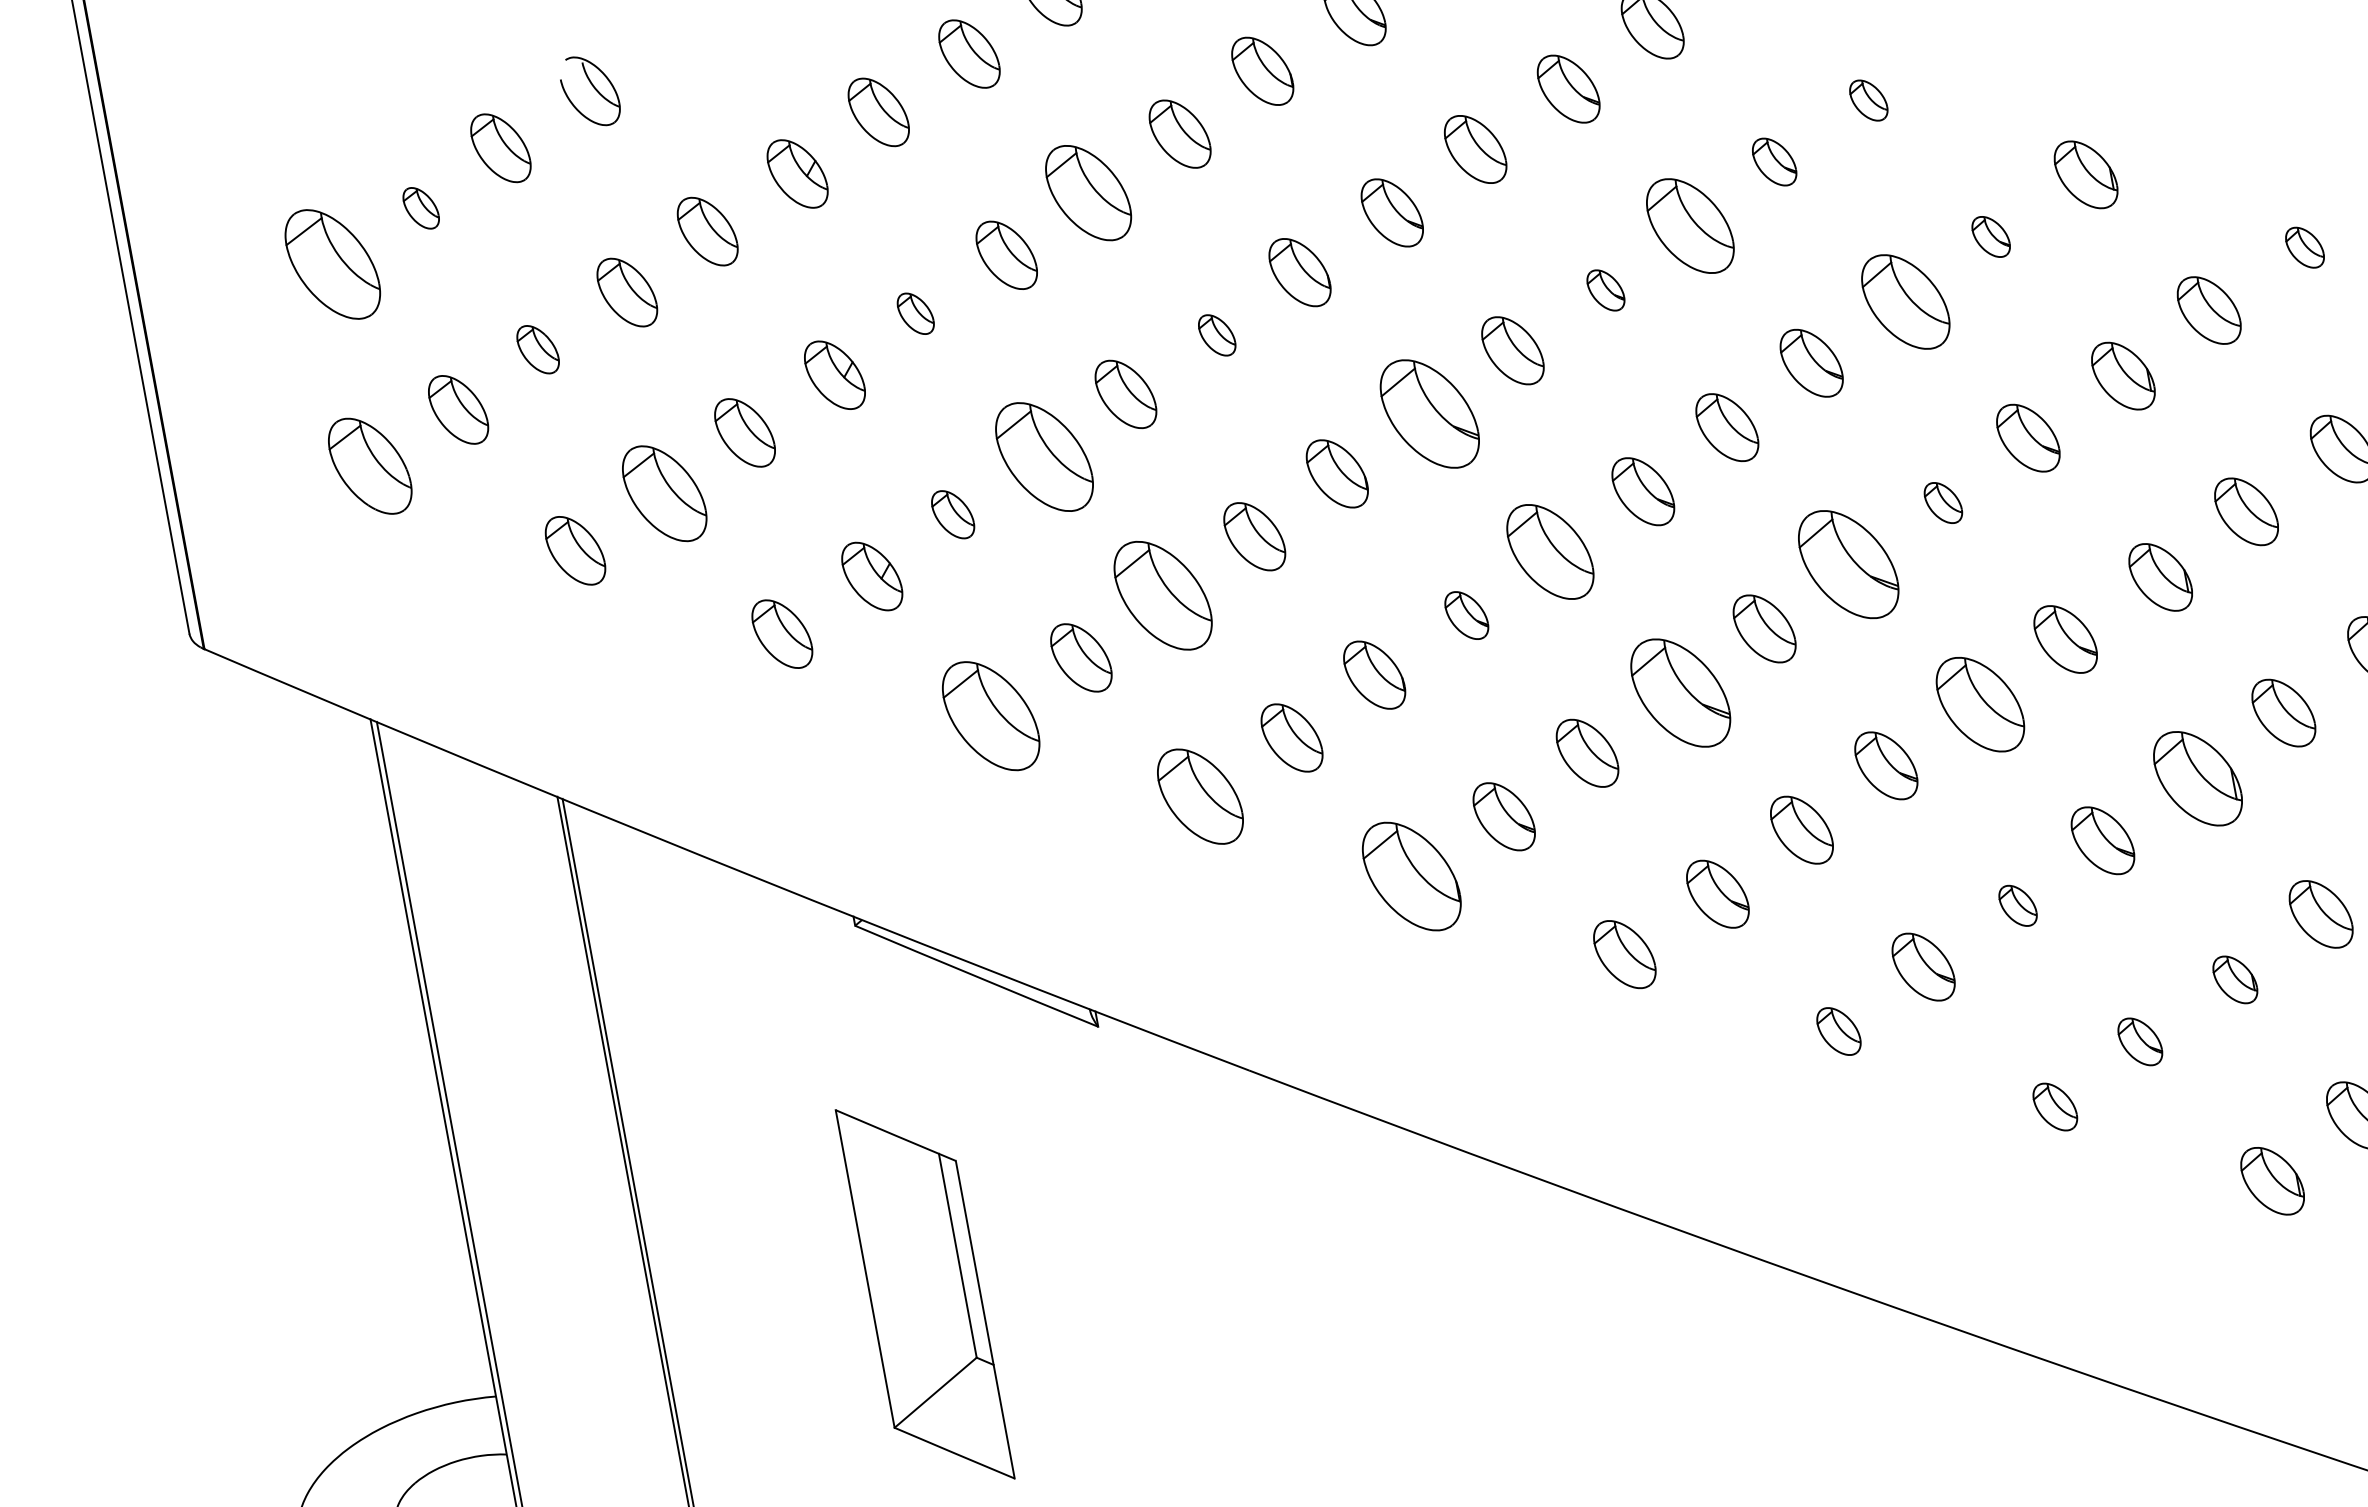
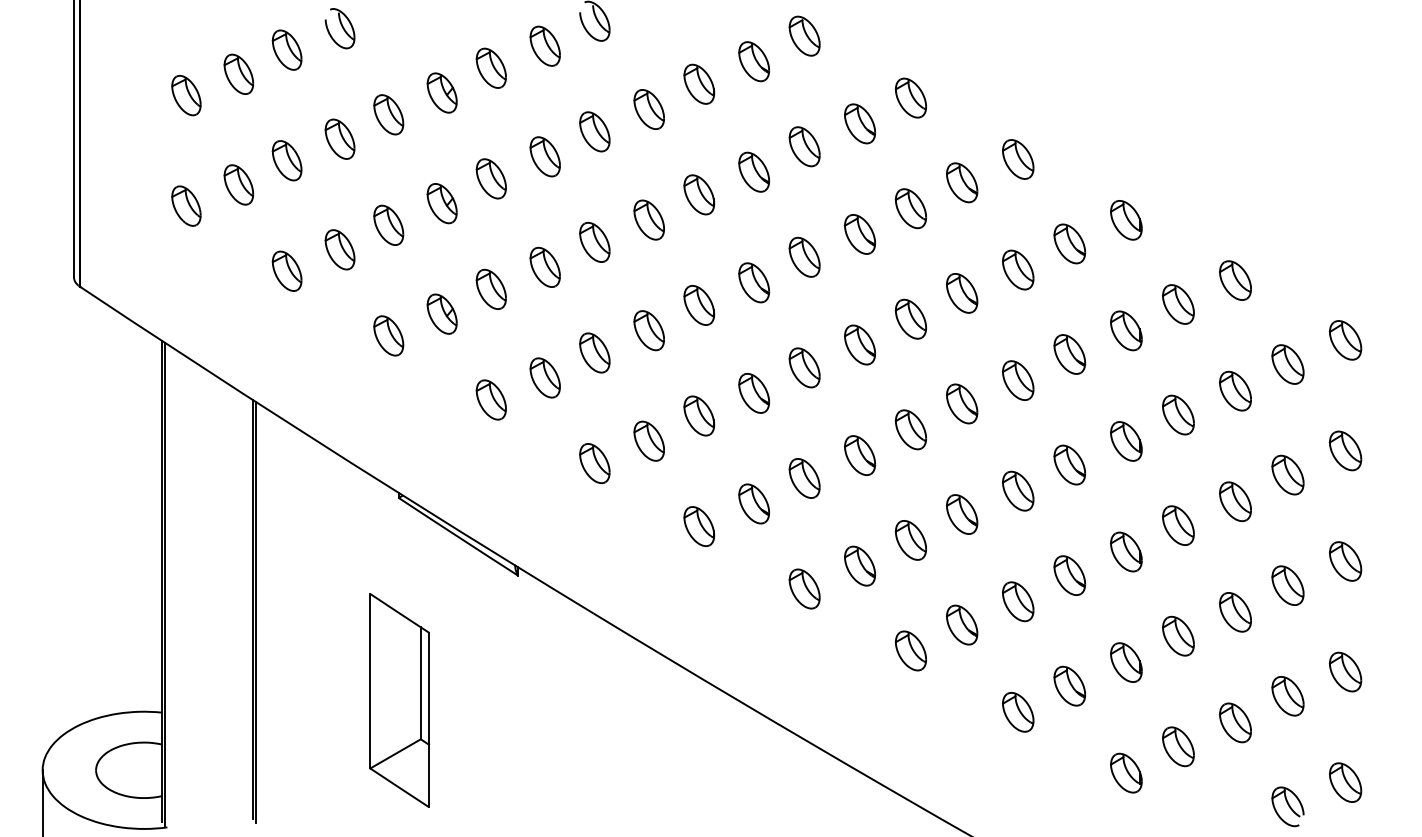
part: (1869, 100) -> (1018, 159), size x1.67
part: (1774, 161) -> (962, 182), size x1.43
part: (1087, 192) -> (594, 131), size x0.71
part: (420, 207) -> (238, 73), size x1.67
part: (1689, 226) -> (910, 208), size x0.71
part: (1990, 236) -> (1069, 243), size x1.67
part: (2304, 247) -> (1235, 280), size x1.67
part: (332, 264) -> (186, 95), size x0.62
part: (1604, 290) -> (859, 234), size x1.67
part: (1906, 300) -> (1018, 269), size x0.71
part: (914, 313) -> (490, 178), size x1.67
part: (1215, 334) -> (648, 219), size x1.67
part: (536, 349) -> (286, 160), size x1.43
part: (1428, 413) -> (753, 282), size x0.62
part: (1042, 455) -> (544, 266), size x0.62
part: (370, 464) -> (186, 205), size x0.71
part: (663, 493) -> (339, 249), size x0.71
part: (1943, 502) -> (1018, 380), size x1.67
part: (951, 513) -> (490, 288), size x1.43
part: (1549, 551) -> (804, 367), size x0.71
part: (1849, 563) -> (962, 403), size x0.62
part: (1162, 594) -> (594, 352), size x0.62
part: (1465, 615) -> (753, 393), size x1.43
part: (1679, 693) -> (859, 455), size x0.62
part: (1980, 703) -> (1018, 490), size x0.71
part: (988, 715) -> (490, 399), size x0.62
part: (2197, 777) -> (1126, 551), size x0.71
part: (1199, 797) -> (594, 463), size x0.71
part: (1412, 876) -> (699, 526), size x0.62
part: (2018, 905) -> (1018, 601), size x1.67
part: (2235, 979) -> (1126, 662), size x1.43
part: (1838, 1030) -> (910, 650), size x1.43
part: (2139, 1040) -> (1069, 685), size x1.43
part: (2055, 1107) -> (1018, 712), size x1.43

